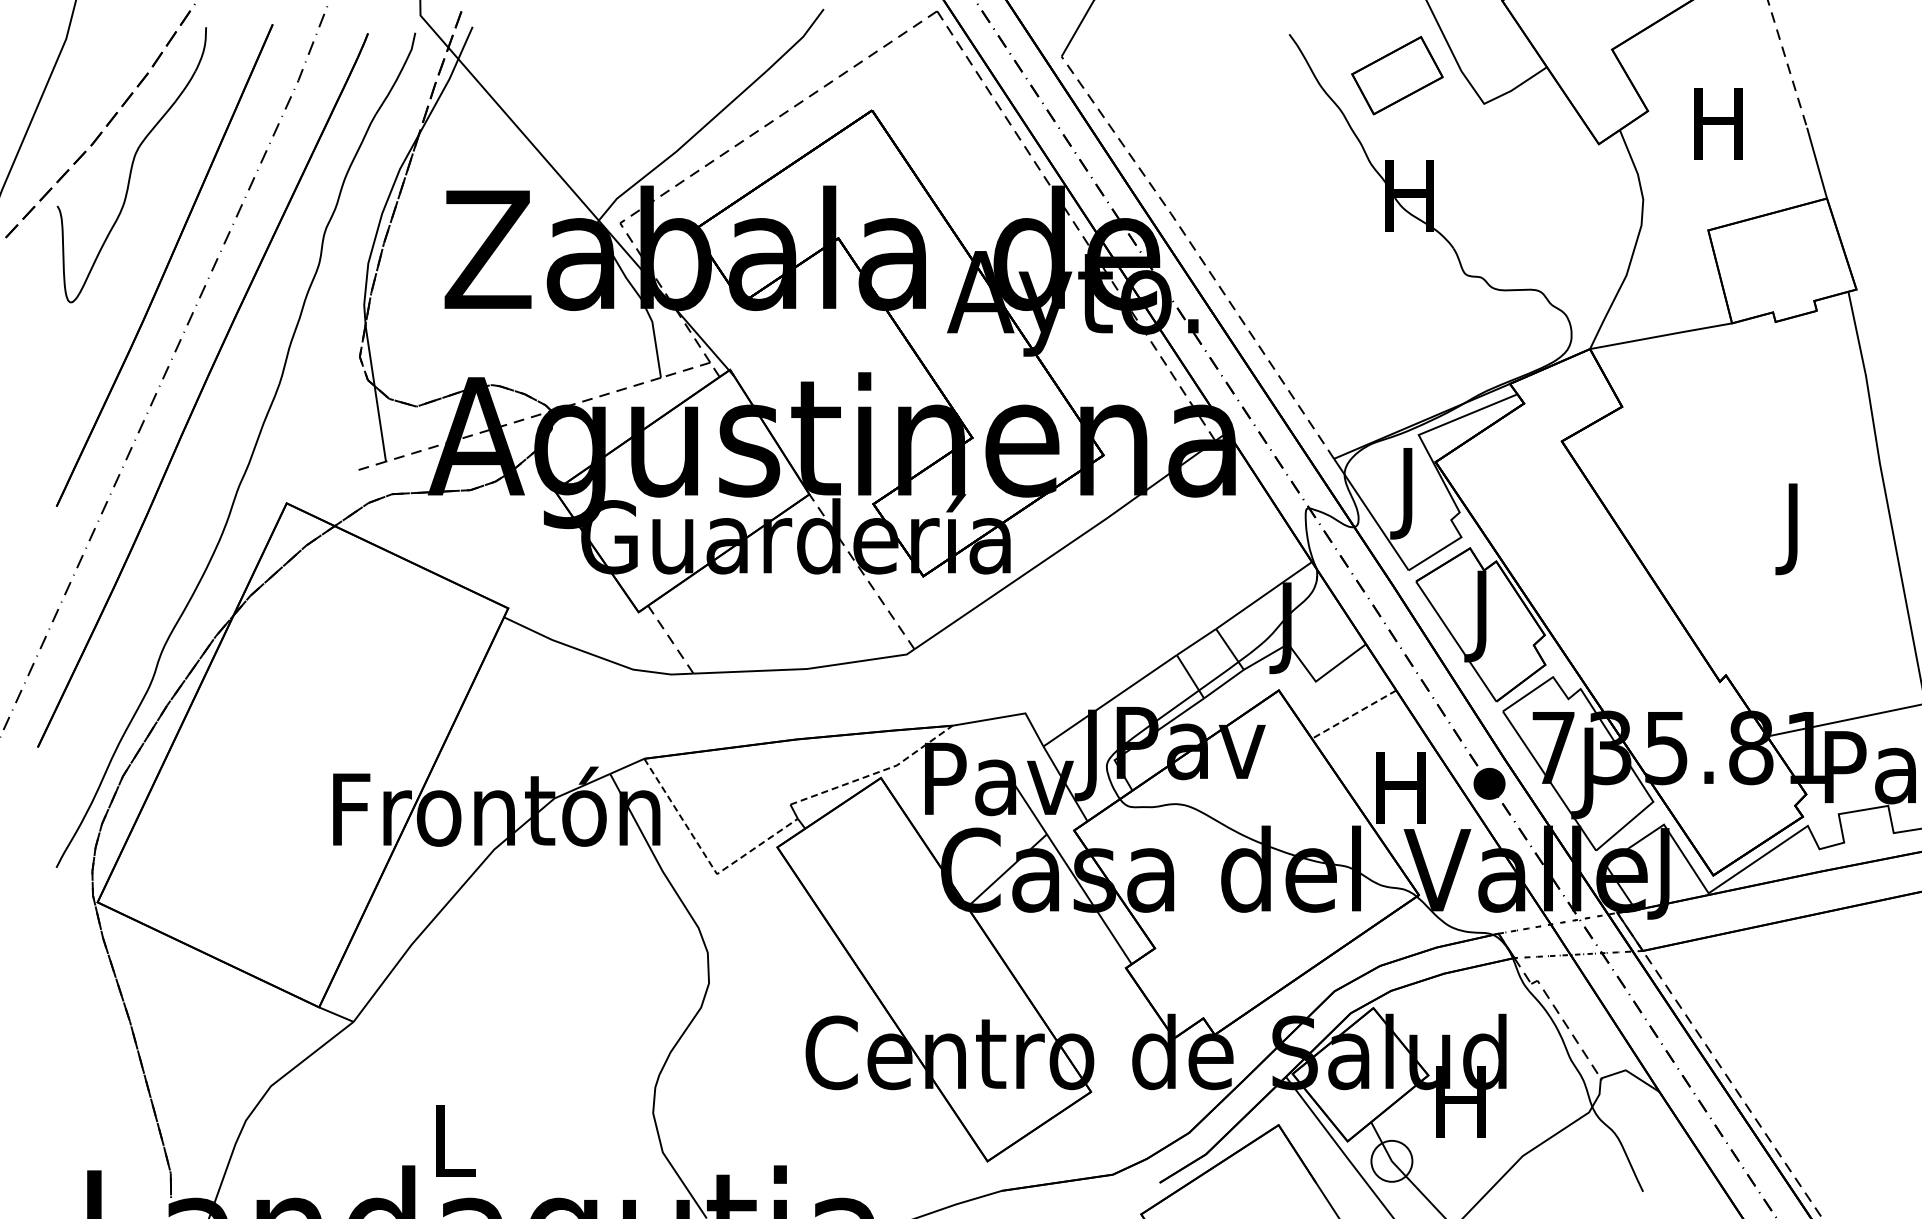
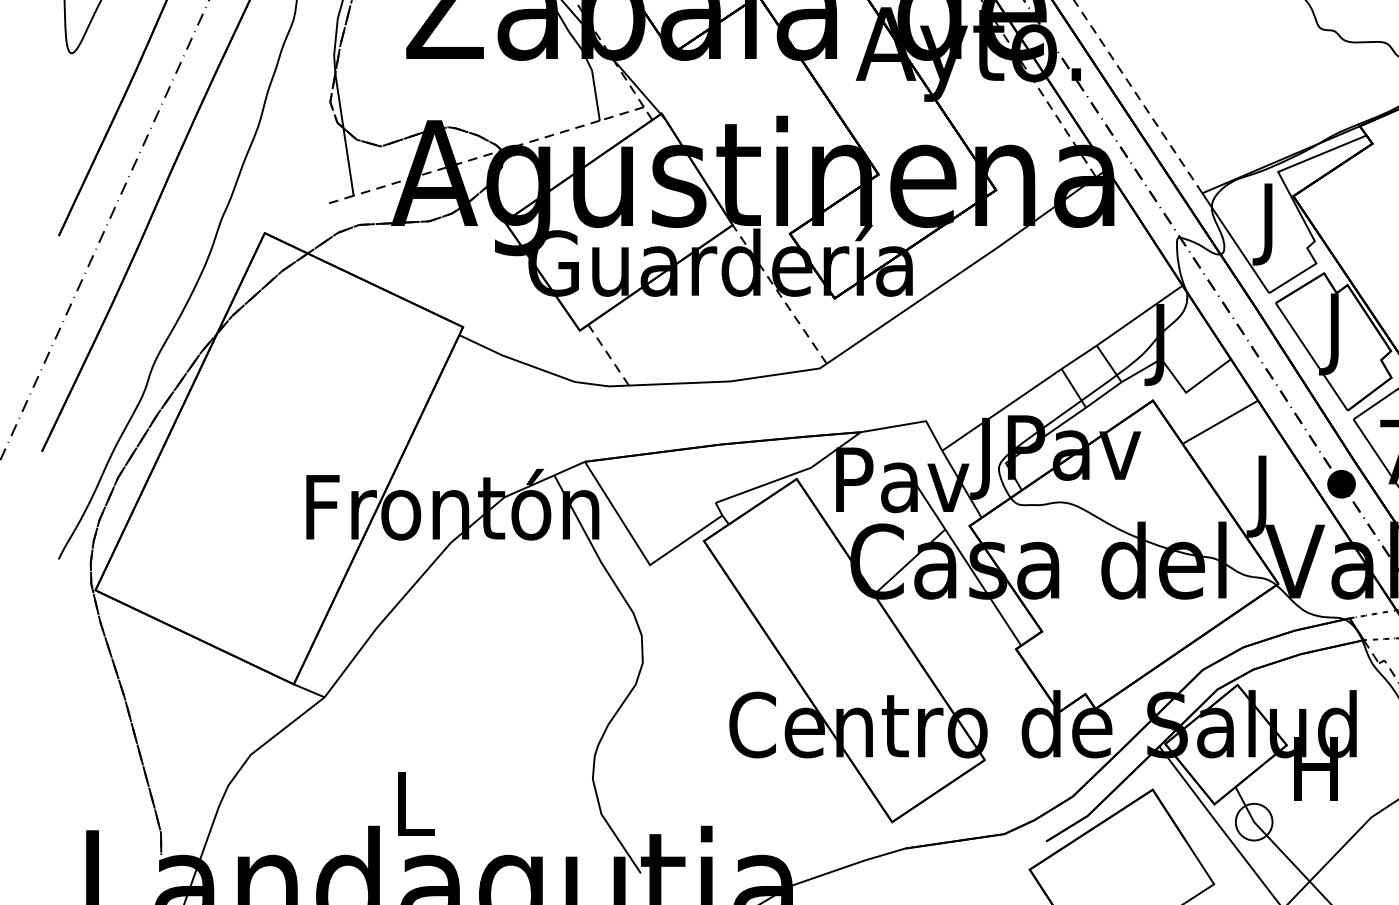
line: (1354, 714) -> (1220, 422), dashed -> solid
line: (876, 773) -> (792, 474), dashed -> solid
text: (1400, 797) -> (1261, 496), H -> J
line: (707, 858) -> (641, 551), dashed -> solid

